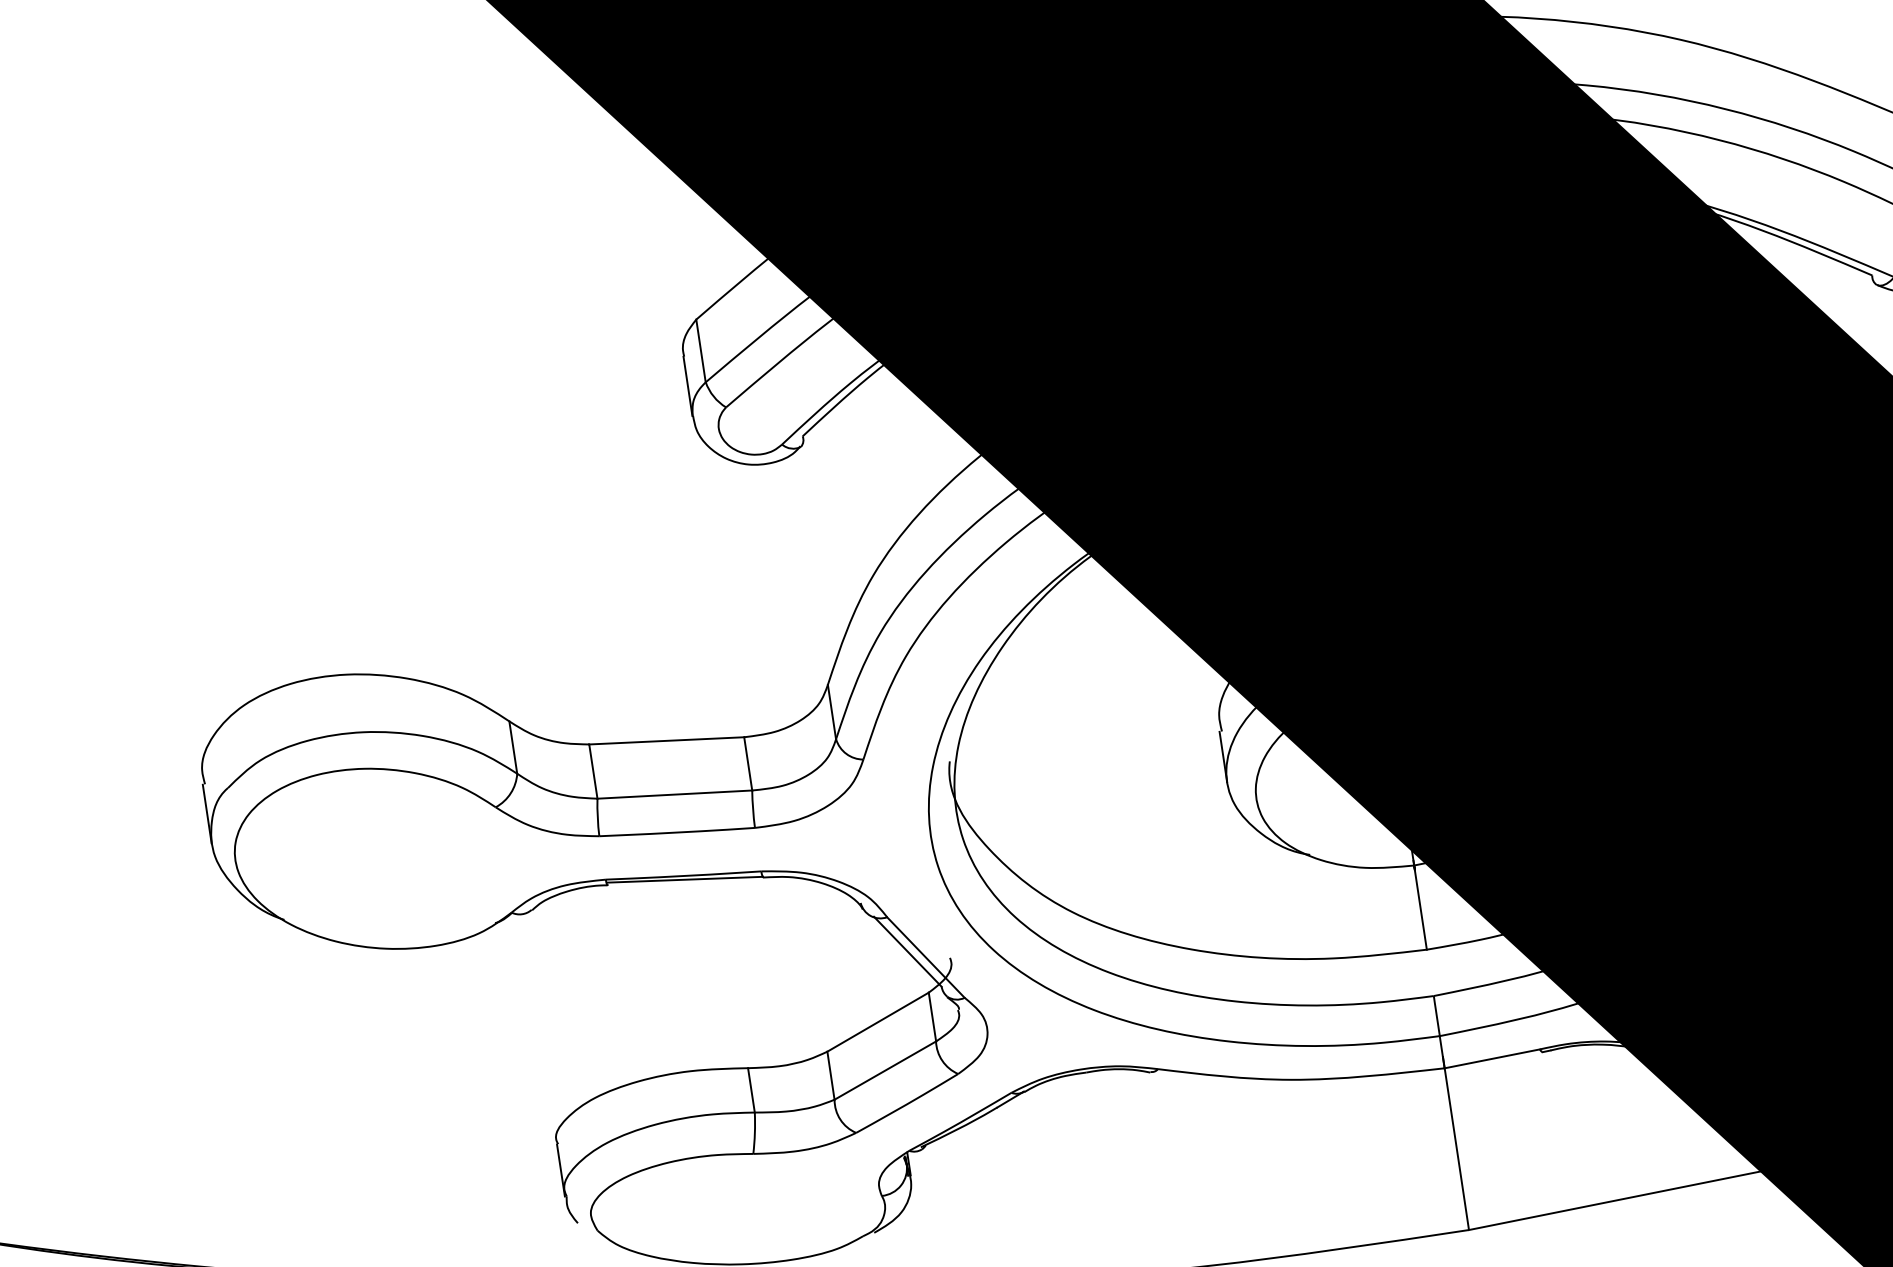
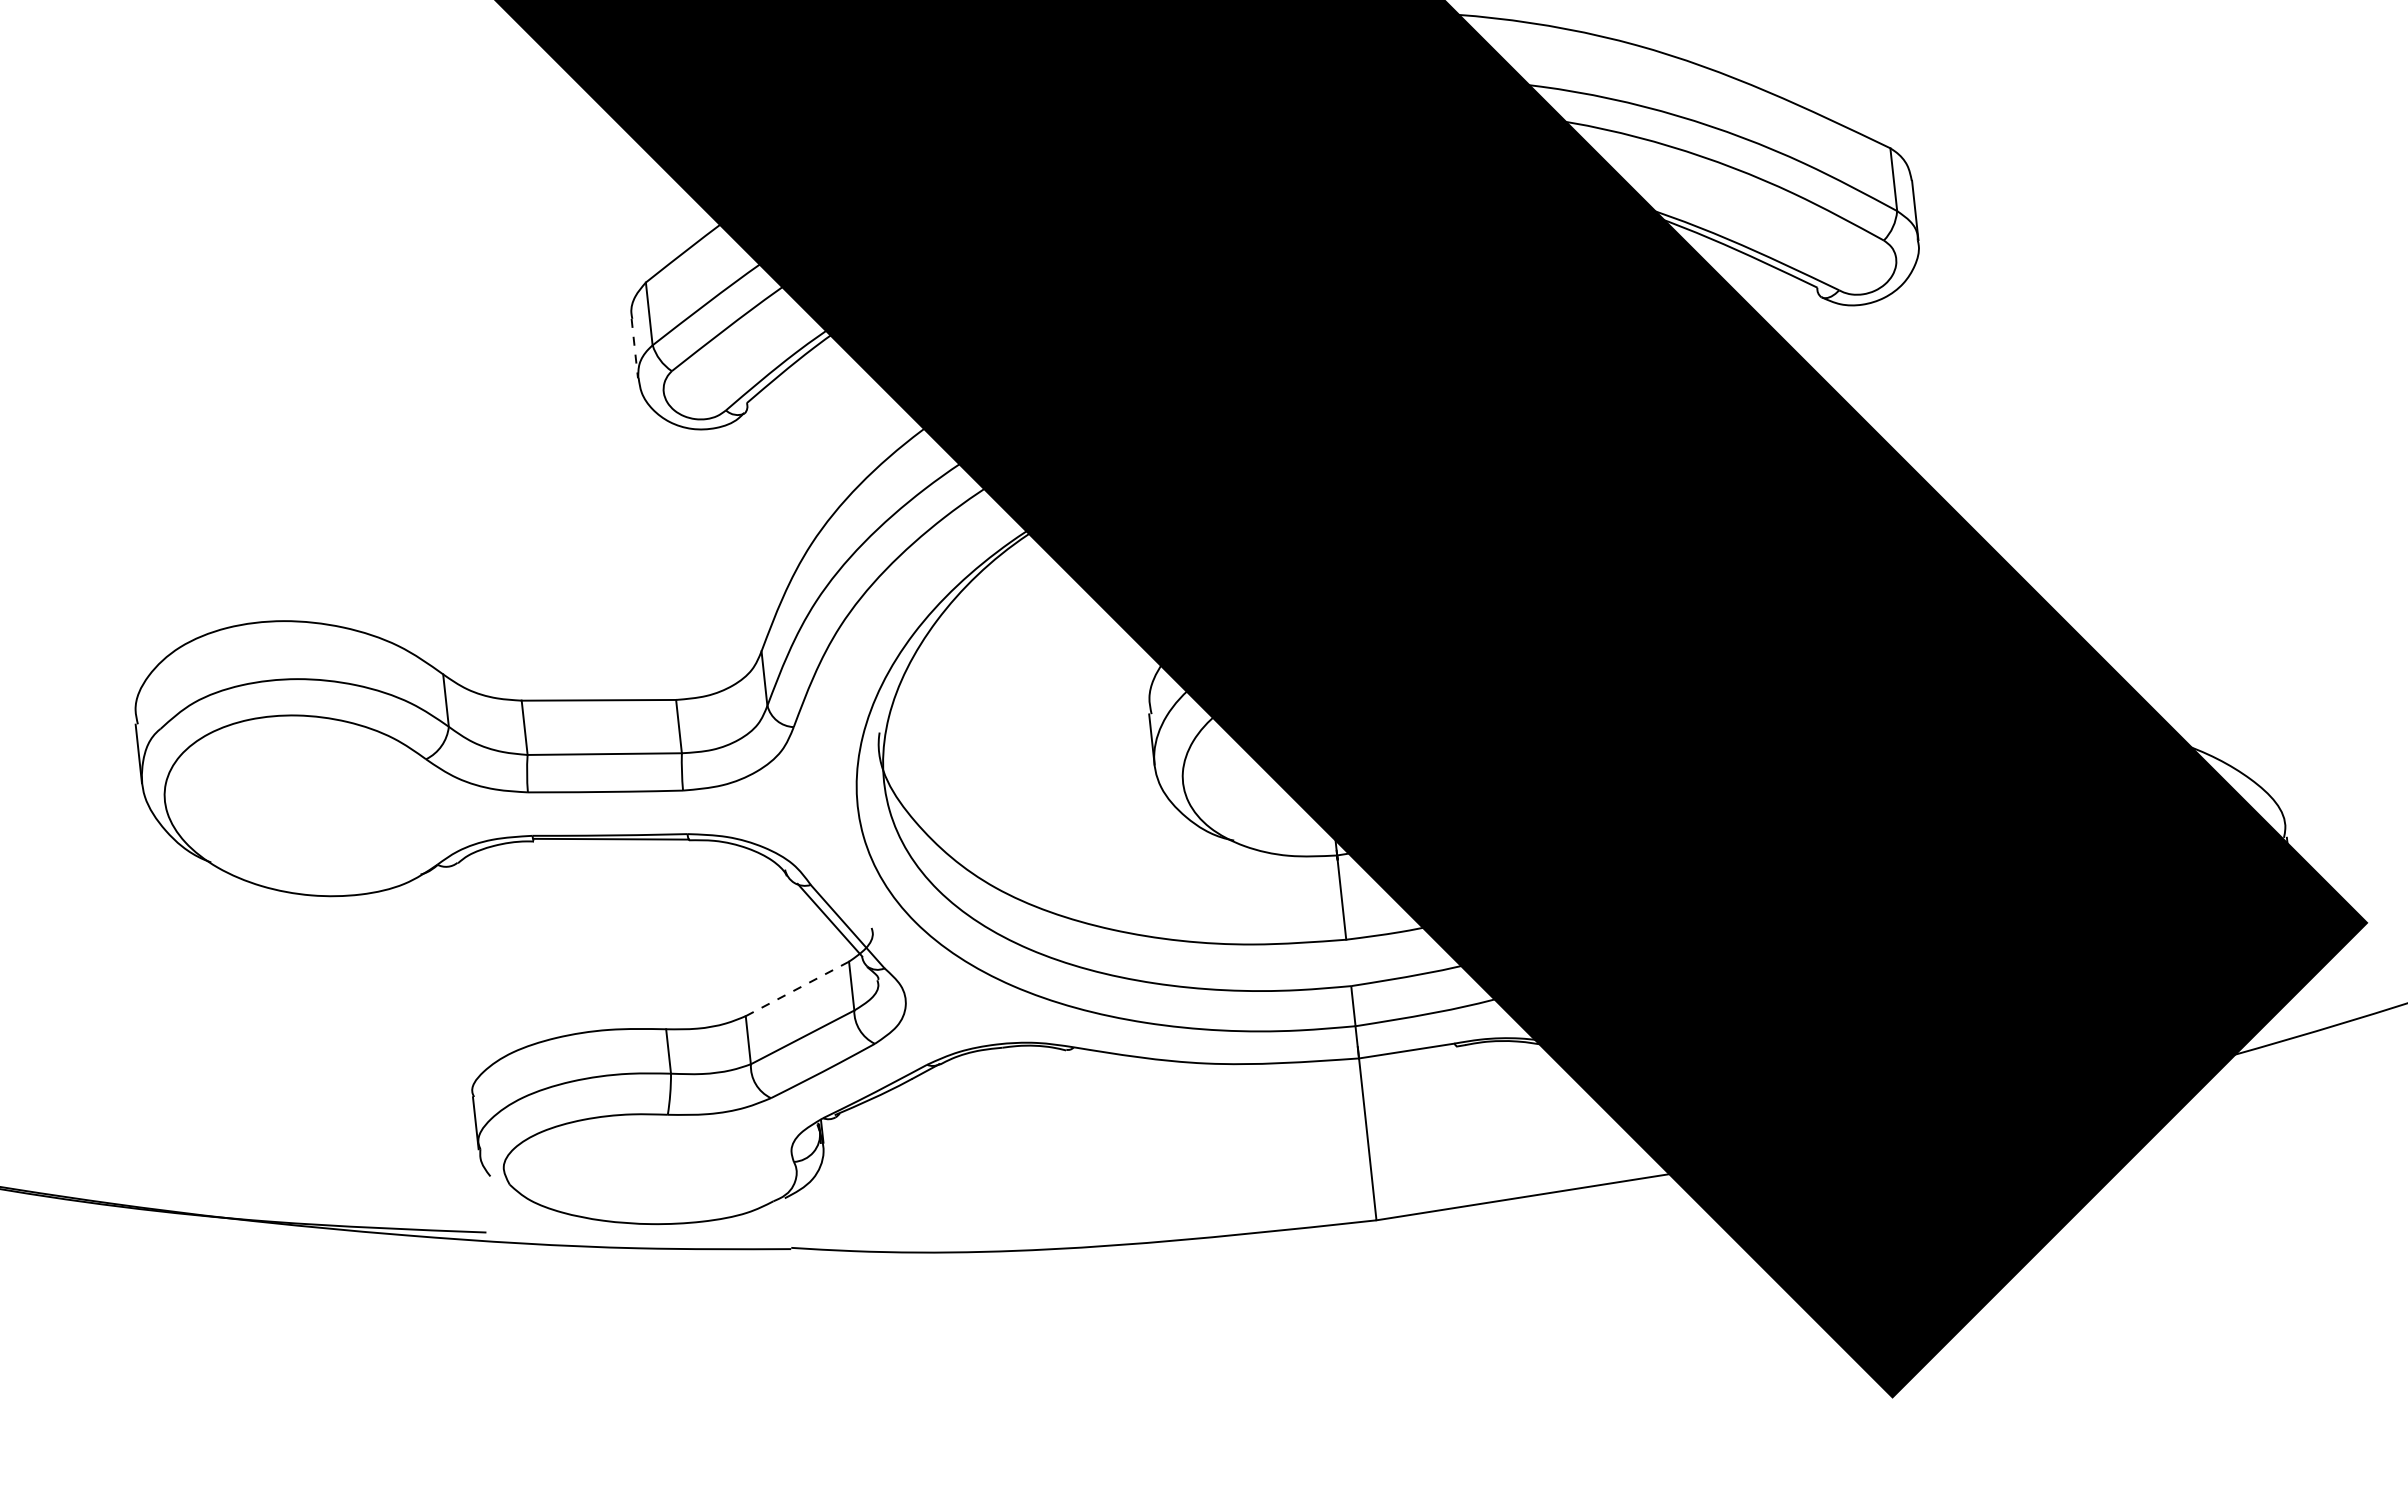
line: (687, 386) -> (634, 348), solid -> dashed
line: (878, 1021) -> (797, 988), solid -> dashed

